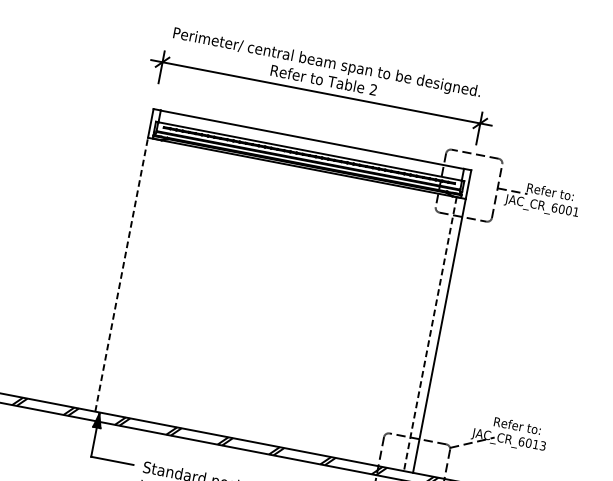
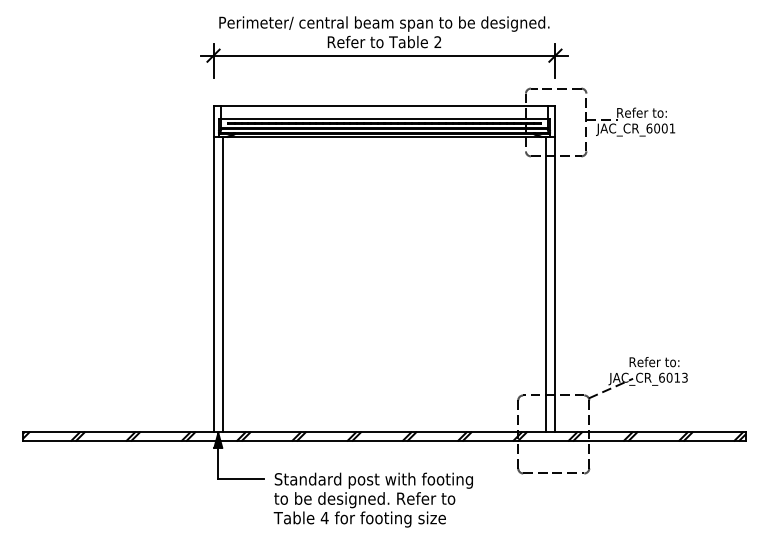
line: (121, 273) -> (213, 283), dashed -> solid
line: (131, 275) -> (223, 283), added
line: (430, 334) -> (545, 284), dashed -> solid

